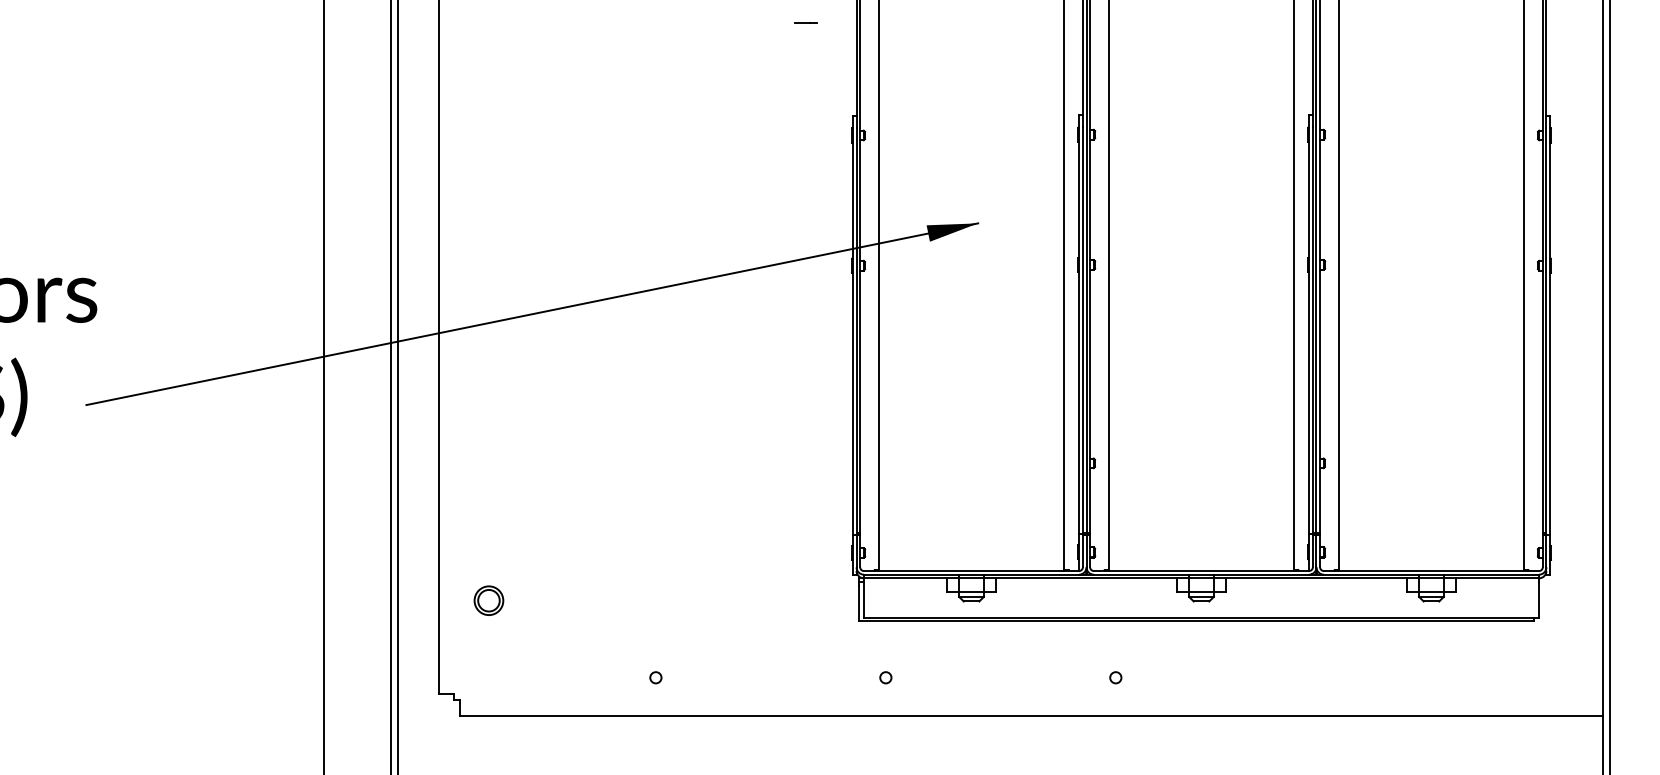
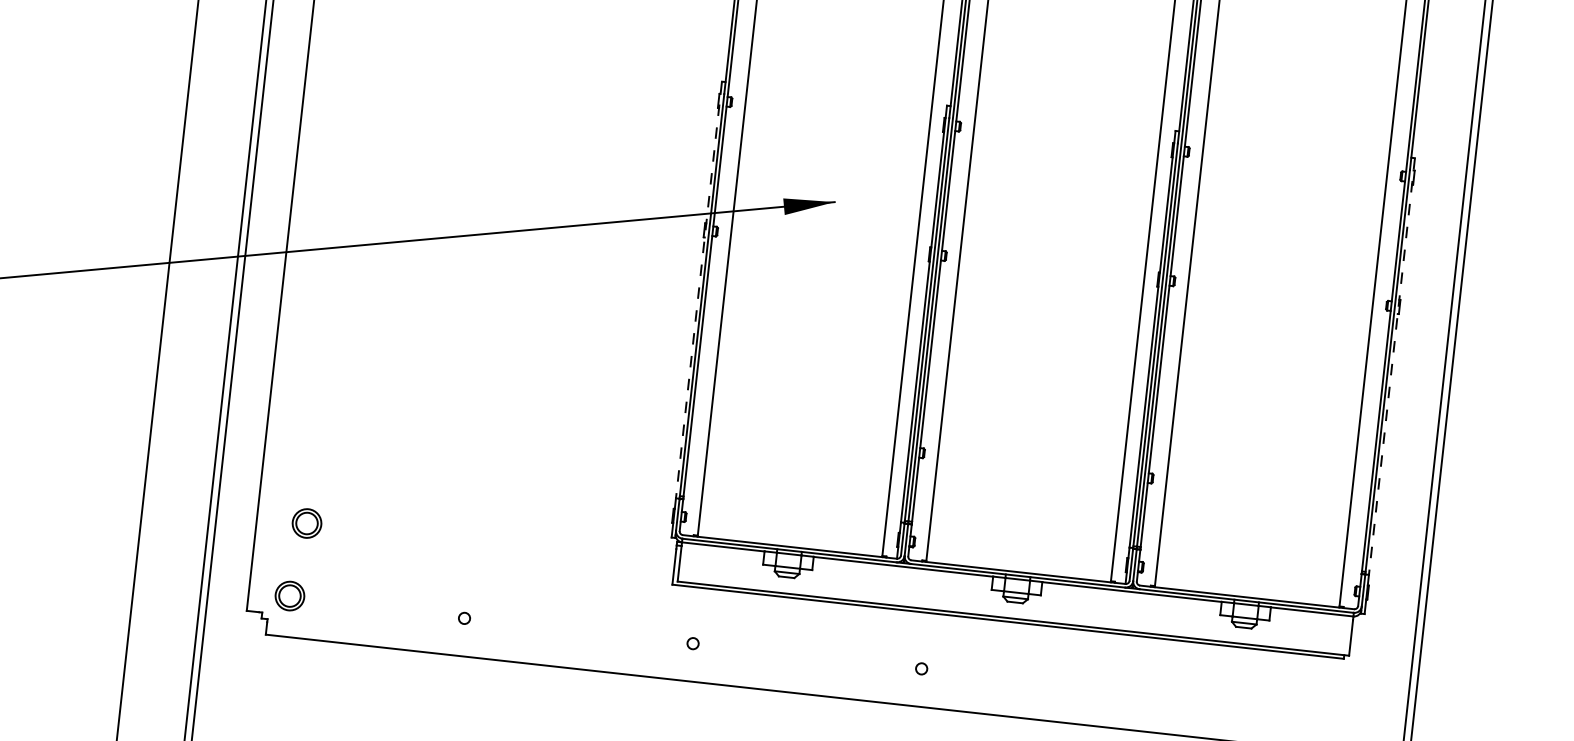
line: (852, 325) -> (698, 289), solid -> dashed
line: (1550, 325) -> (1392, 366), solid -> dashed
part: (479, 674) -> (289, 595), added

